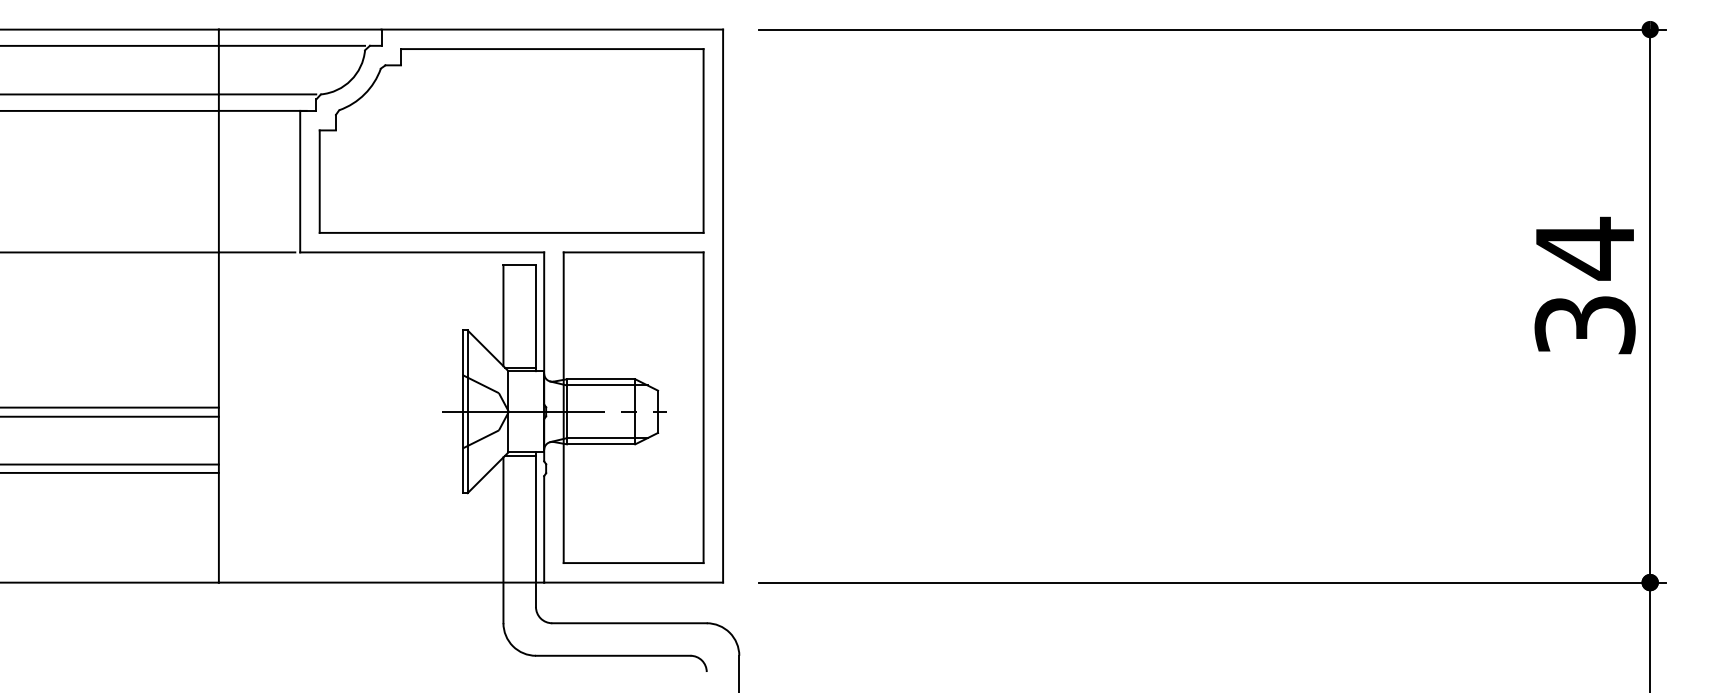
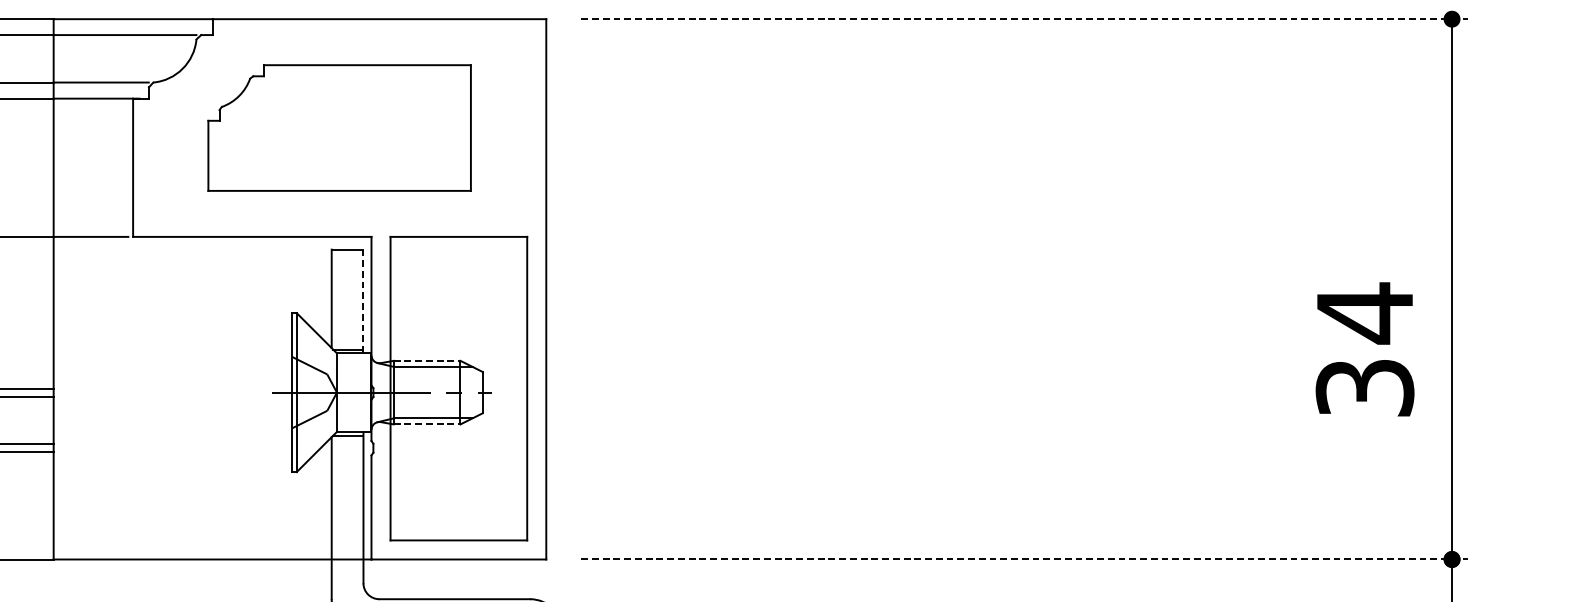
line: (1212, 29) -> (1024, 19), solid -> dashed
part: (511, 140) -> (339, 127), size x0.7
text: (1584, 285) -> (1364, 349), moved
line: (535, 318) -> (363, 301), solid -> dashed
line: (601, 379) -> (427, 361), solid -> dashed
line: (601, 444) -> (427, 424), solid -> dashed
line: (1212, 582) -> (1024, 559), solid -> dashed

